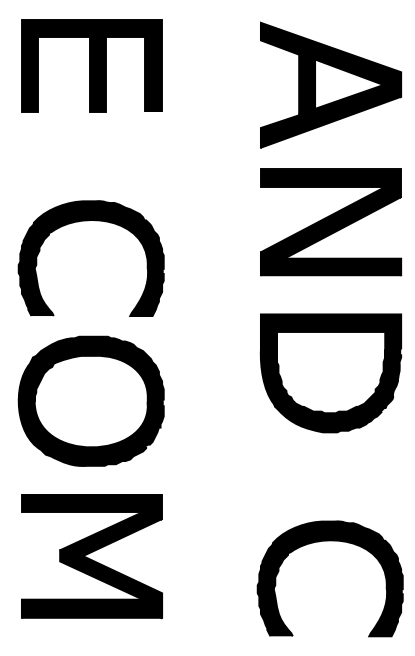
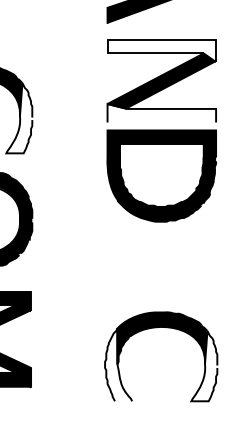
fill: (330, 183) -> (161, 50), removed
fill: (330, 264) -> (161, 113), removed
fill: (146, 270) -> (18, 118), removed
part: (330, 373) -> (161, 176), moved
fill: (274, 589) -> (118, 365), removed
fill: (385, 590) -> (203, 365), removed

